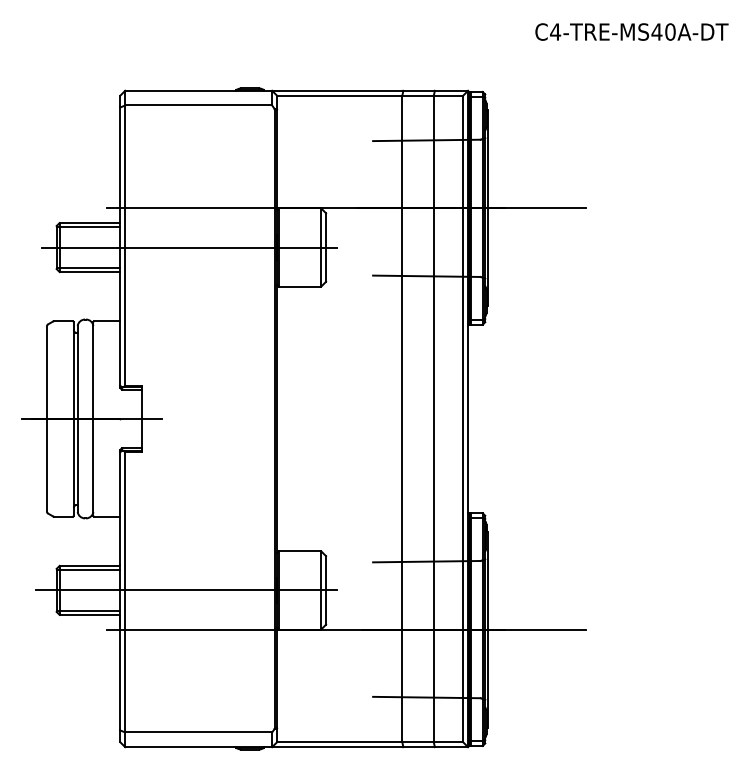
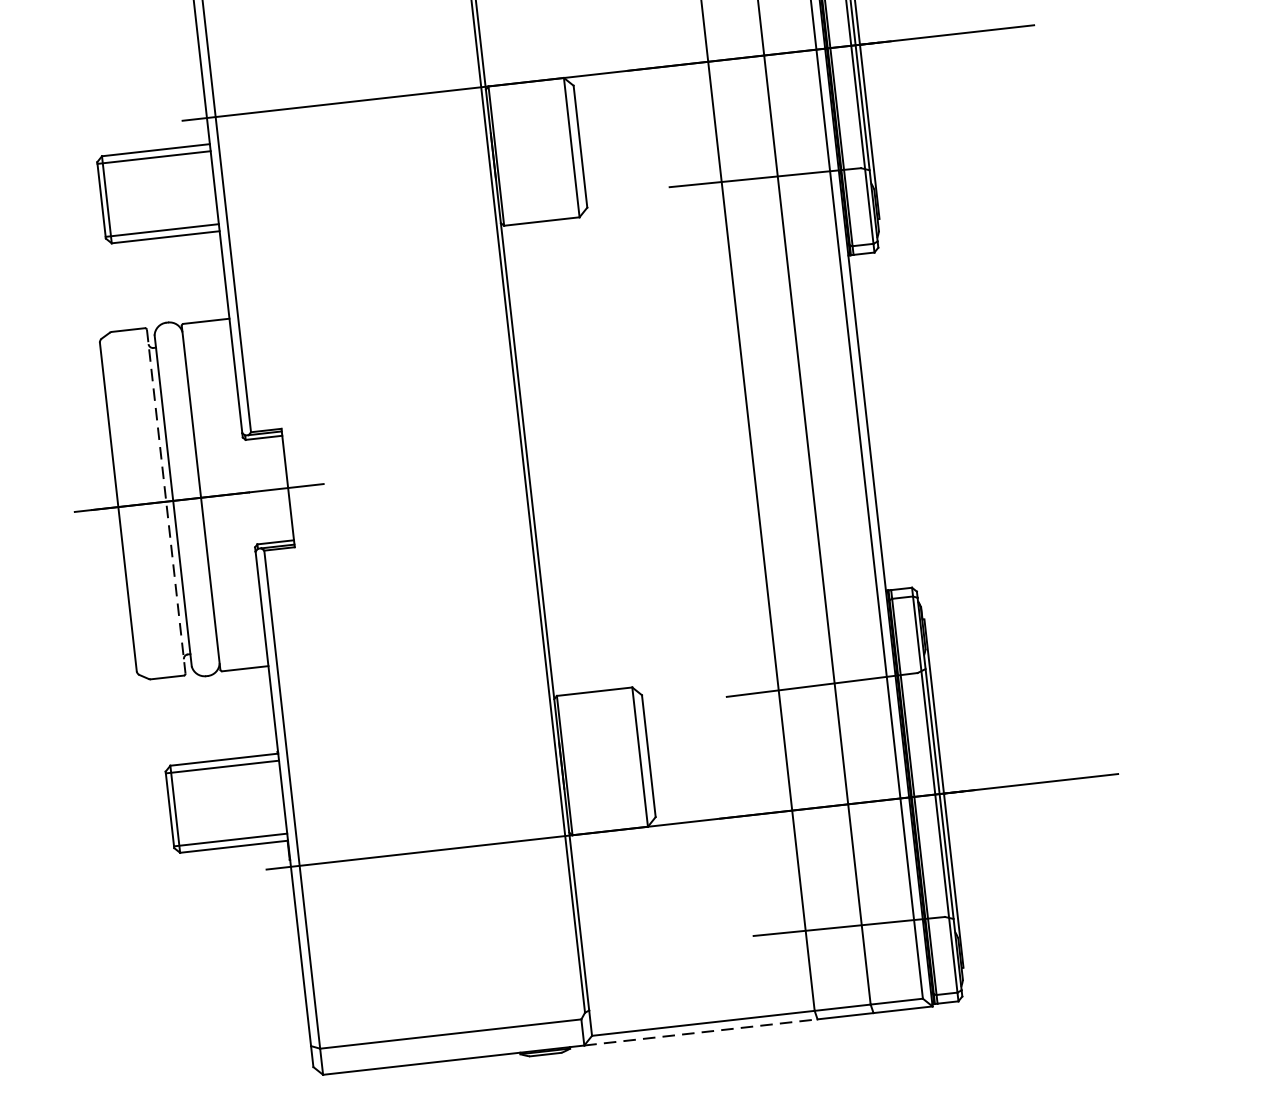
line: (188, 247) -> (335, 174), removed
line: (73, 418) -> (165, 500), solid -> dashed
line: (186, 590) -> (400, 784), removed
line: (337, 747) -> (700, 1033), solid -> dashed

